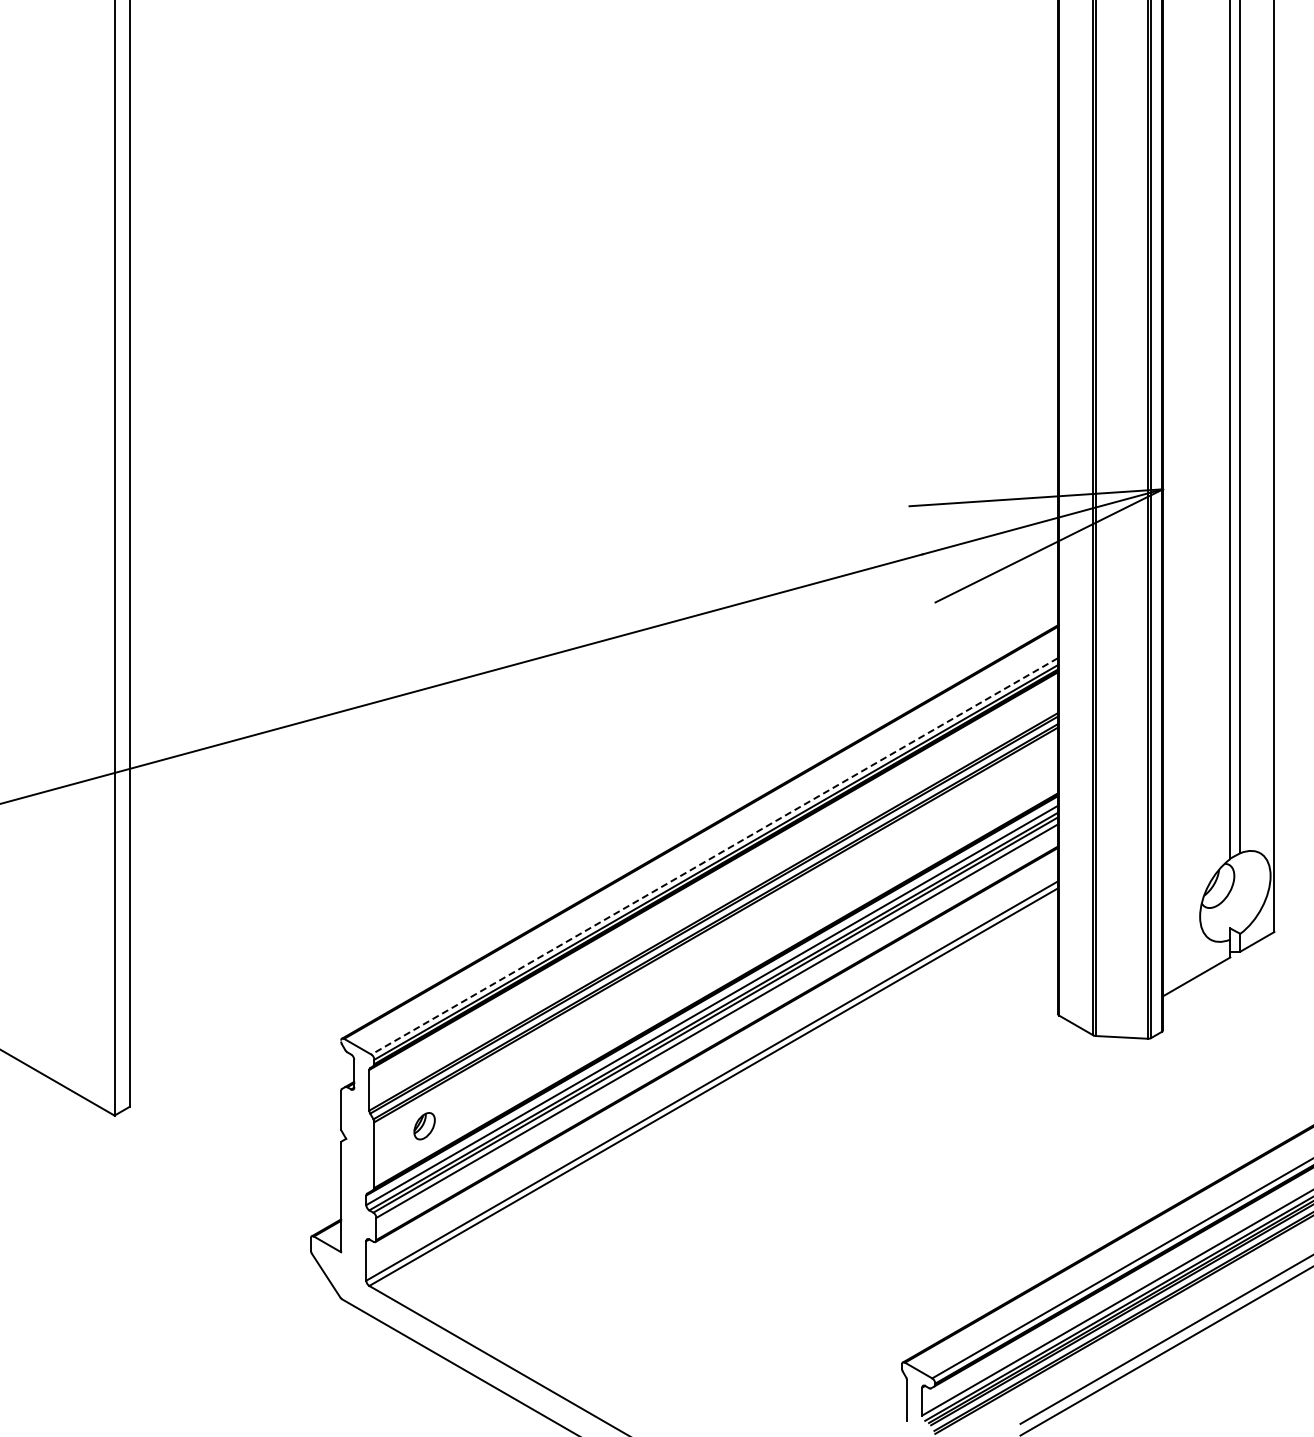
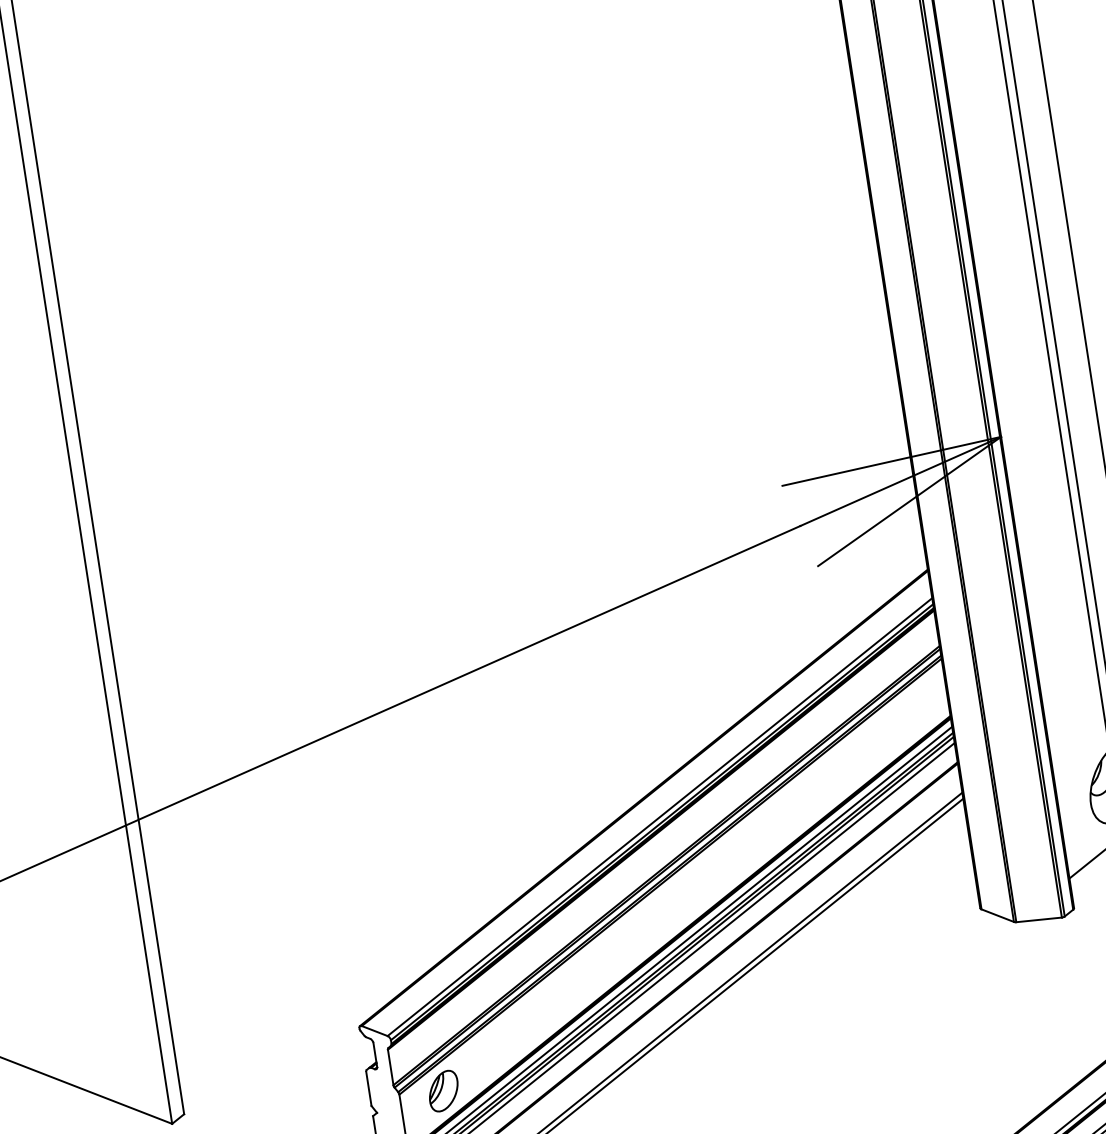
line: (714, 856) -> (659, 817), dashed -> solid
part: (424, 1126) -> (443, 1091), size x1.67

